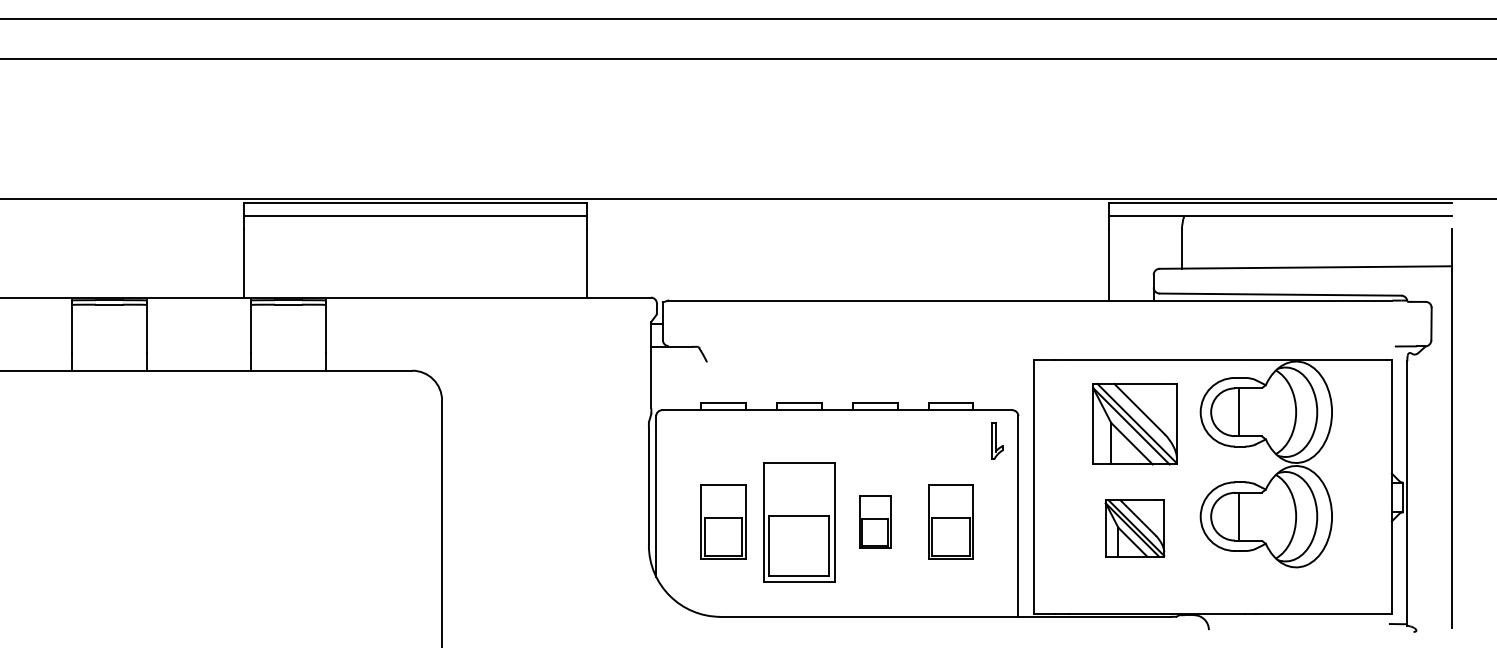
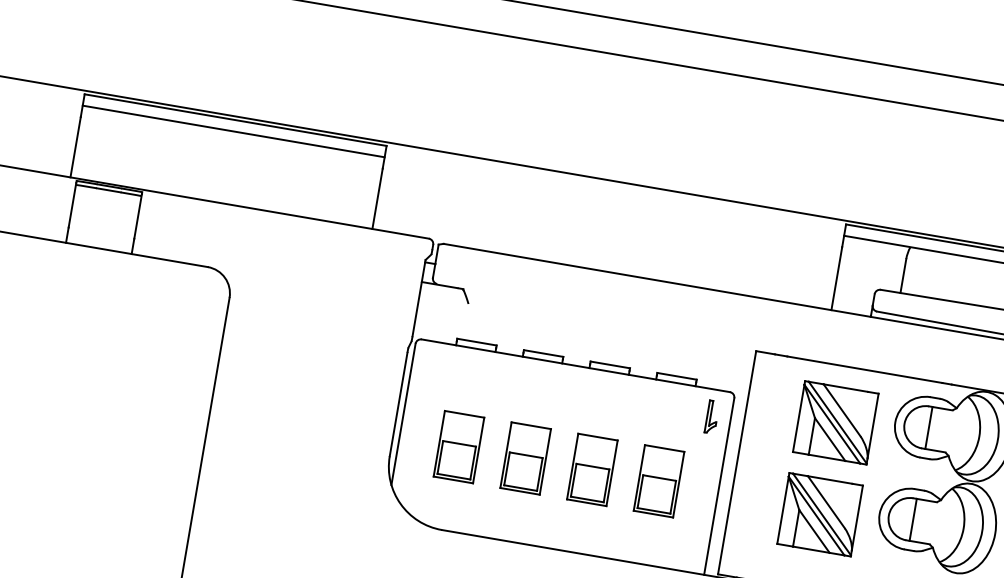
part: (799, 521) -> (525, 458), size x0.62
part: (875, 521) -> (592, 469), size x1.43
part: (1134, 528) -> (819, 514), size x1.43

